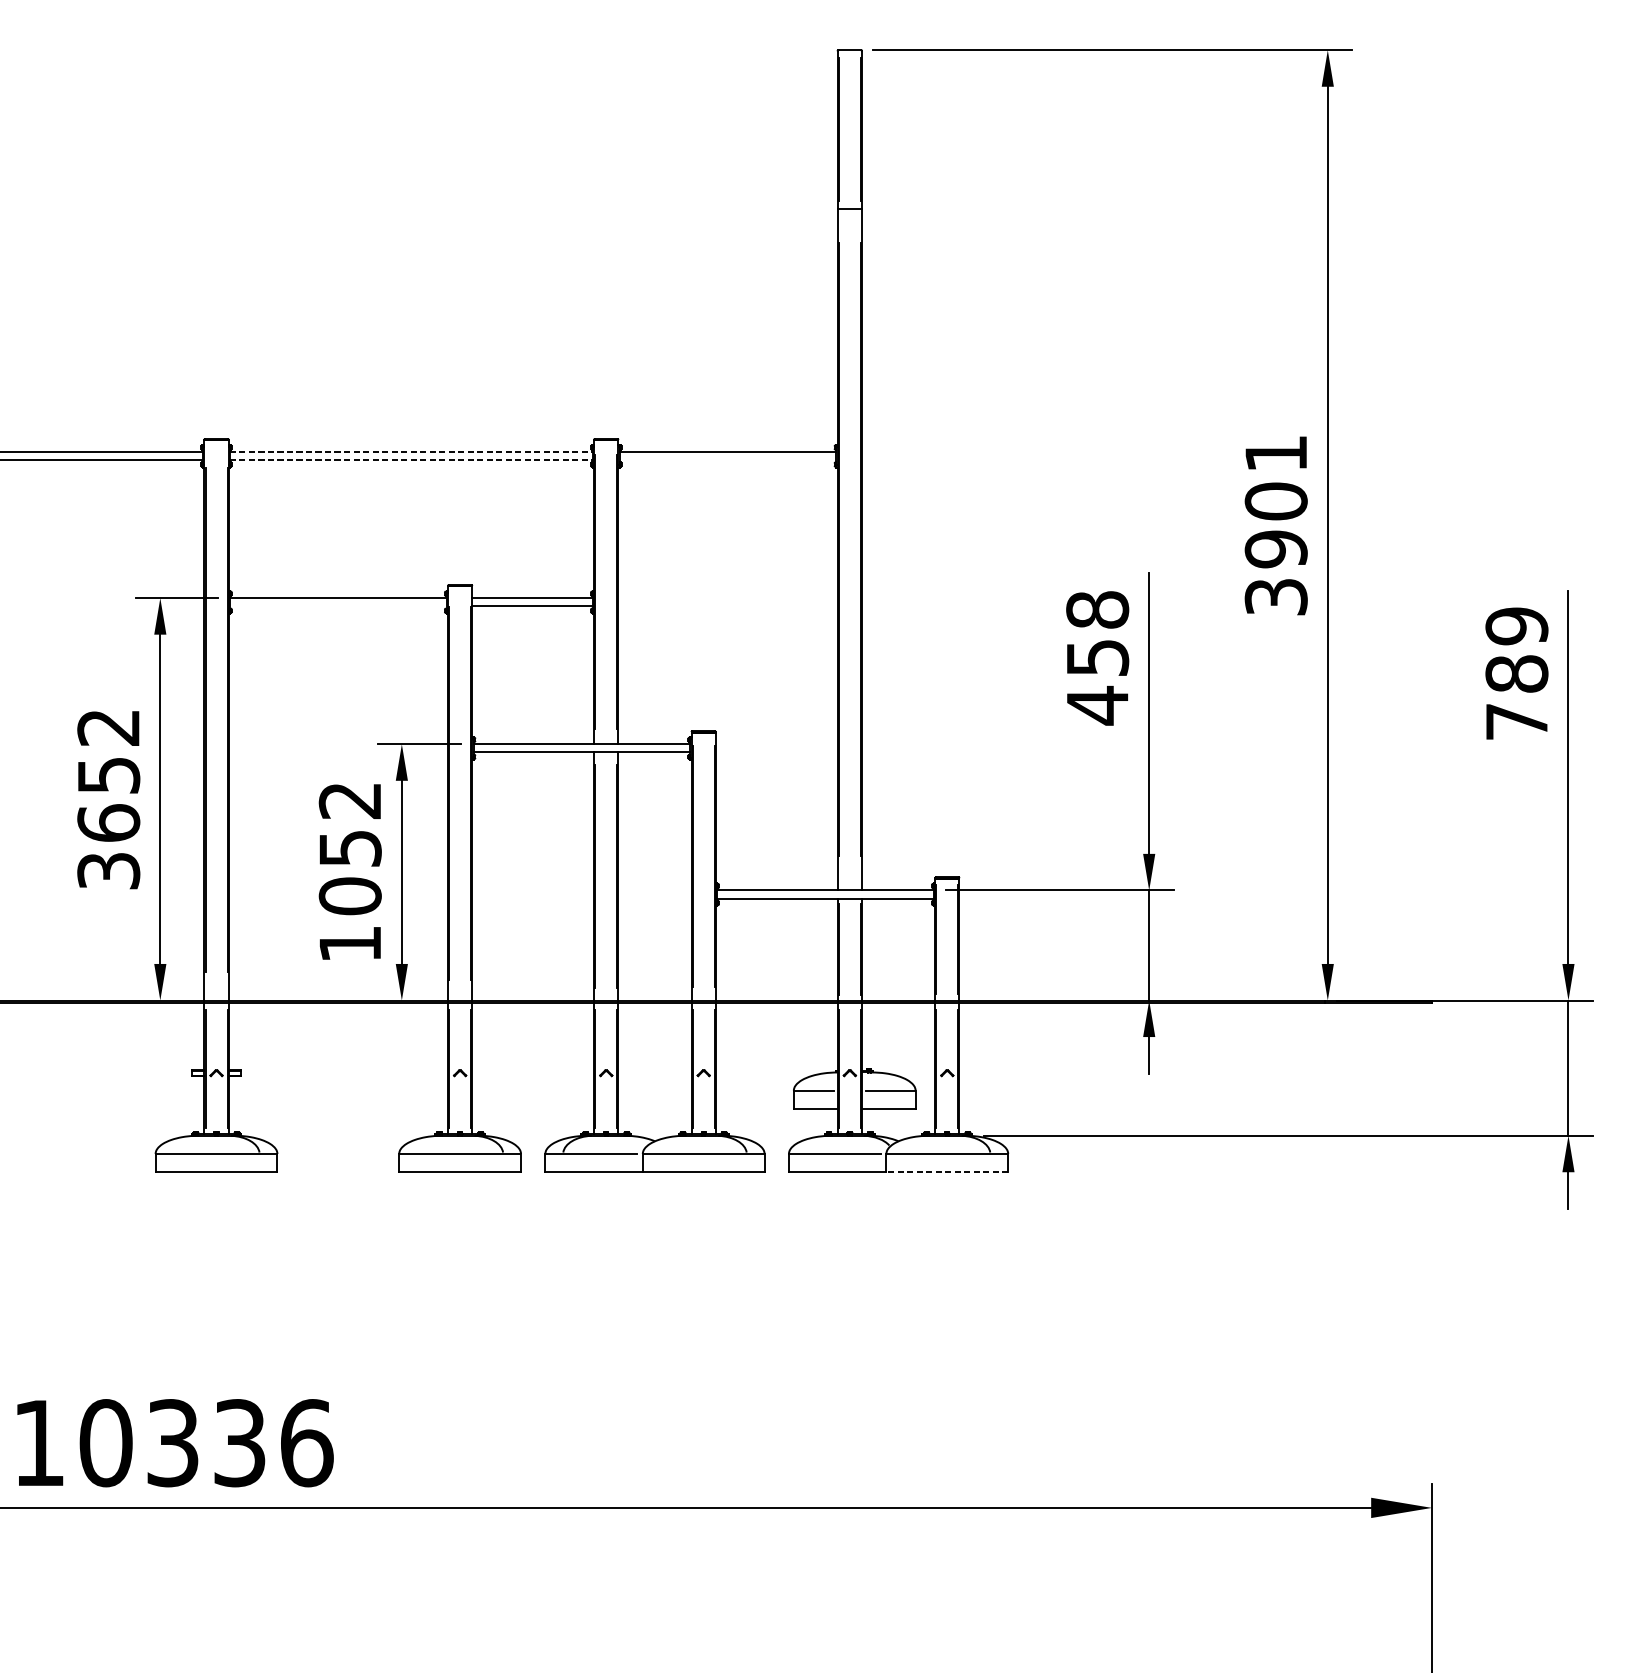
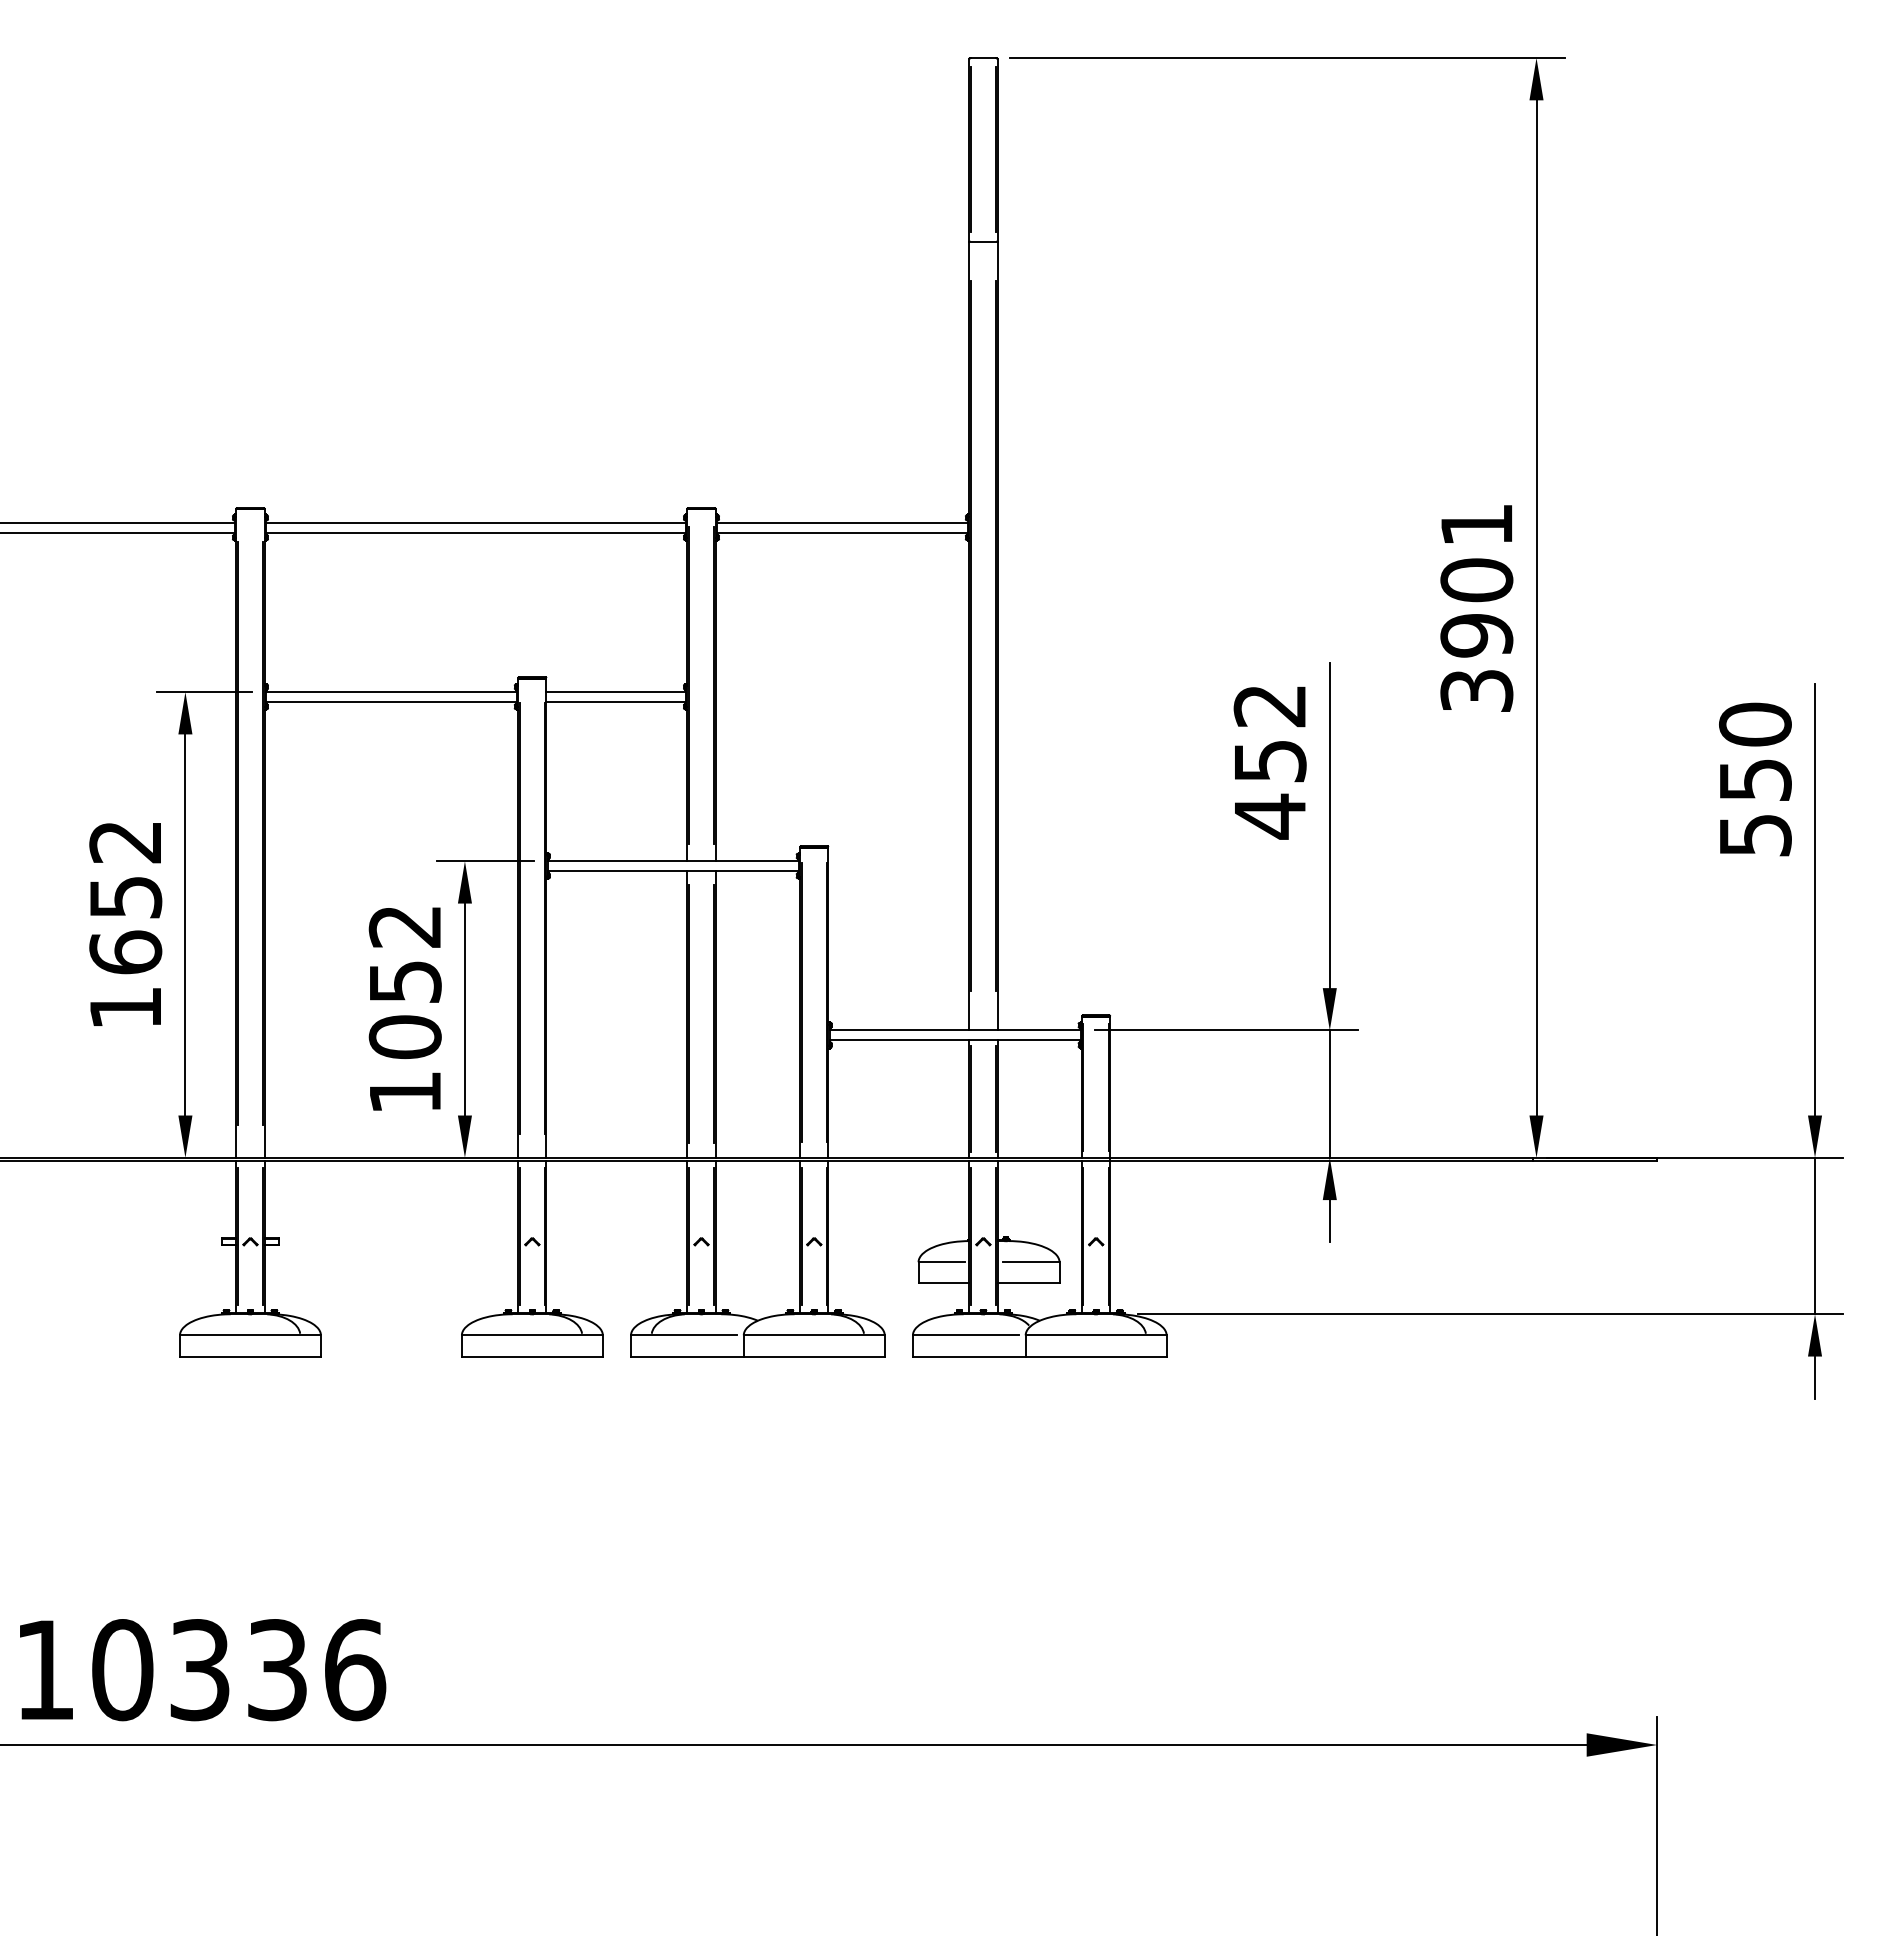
line: (411, 452) -> (476, 523), dashed -> solid
line: (411, 460) -> (476, 532), dashed -> solid
line: (728, 460) -> (842, 532), added
line: (337, 606) -> (390, 701), added
text: (1097, 609) -> (1269, 705), 458 -> 452
text: (1517, 673) -> (1755, 779), 789 -> 550
text: (108, 870) -> (125, 1007), 3652 -> 1652
line: (946, 1172) -> (1095, 1356), dashed -> solid

